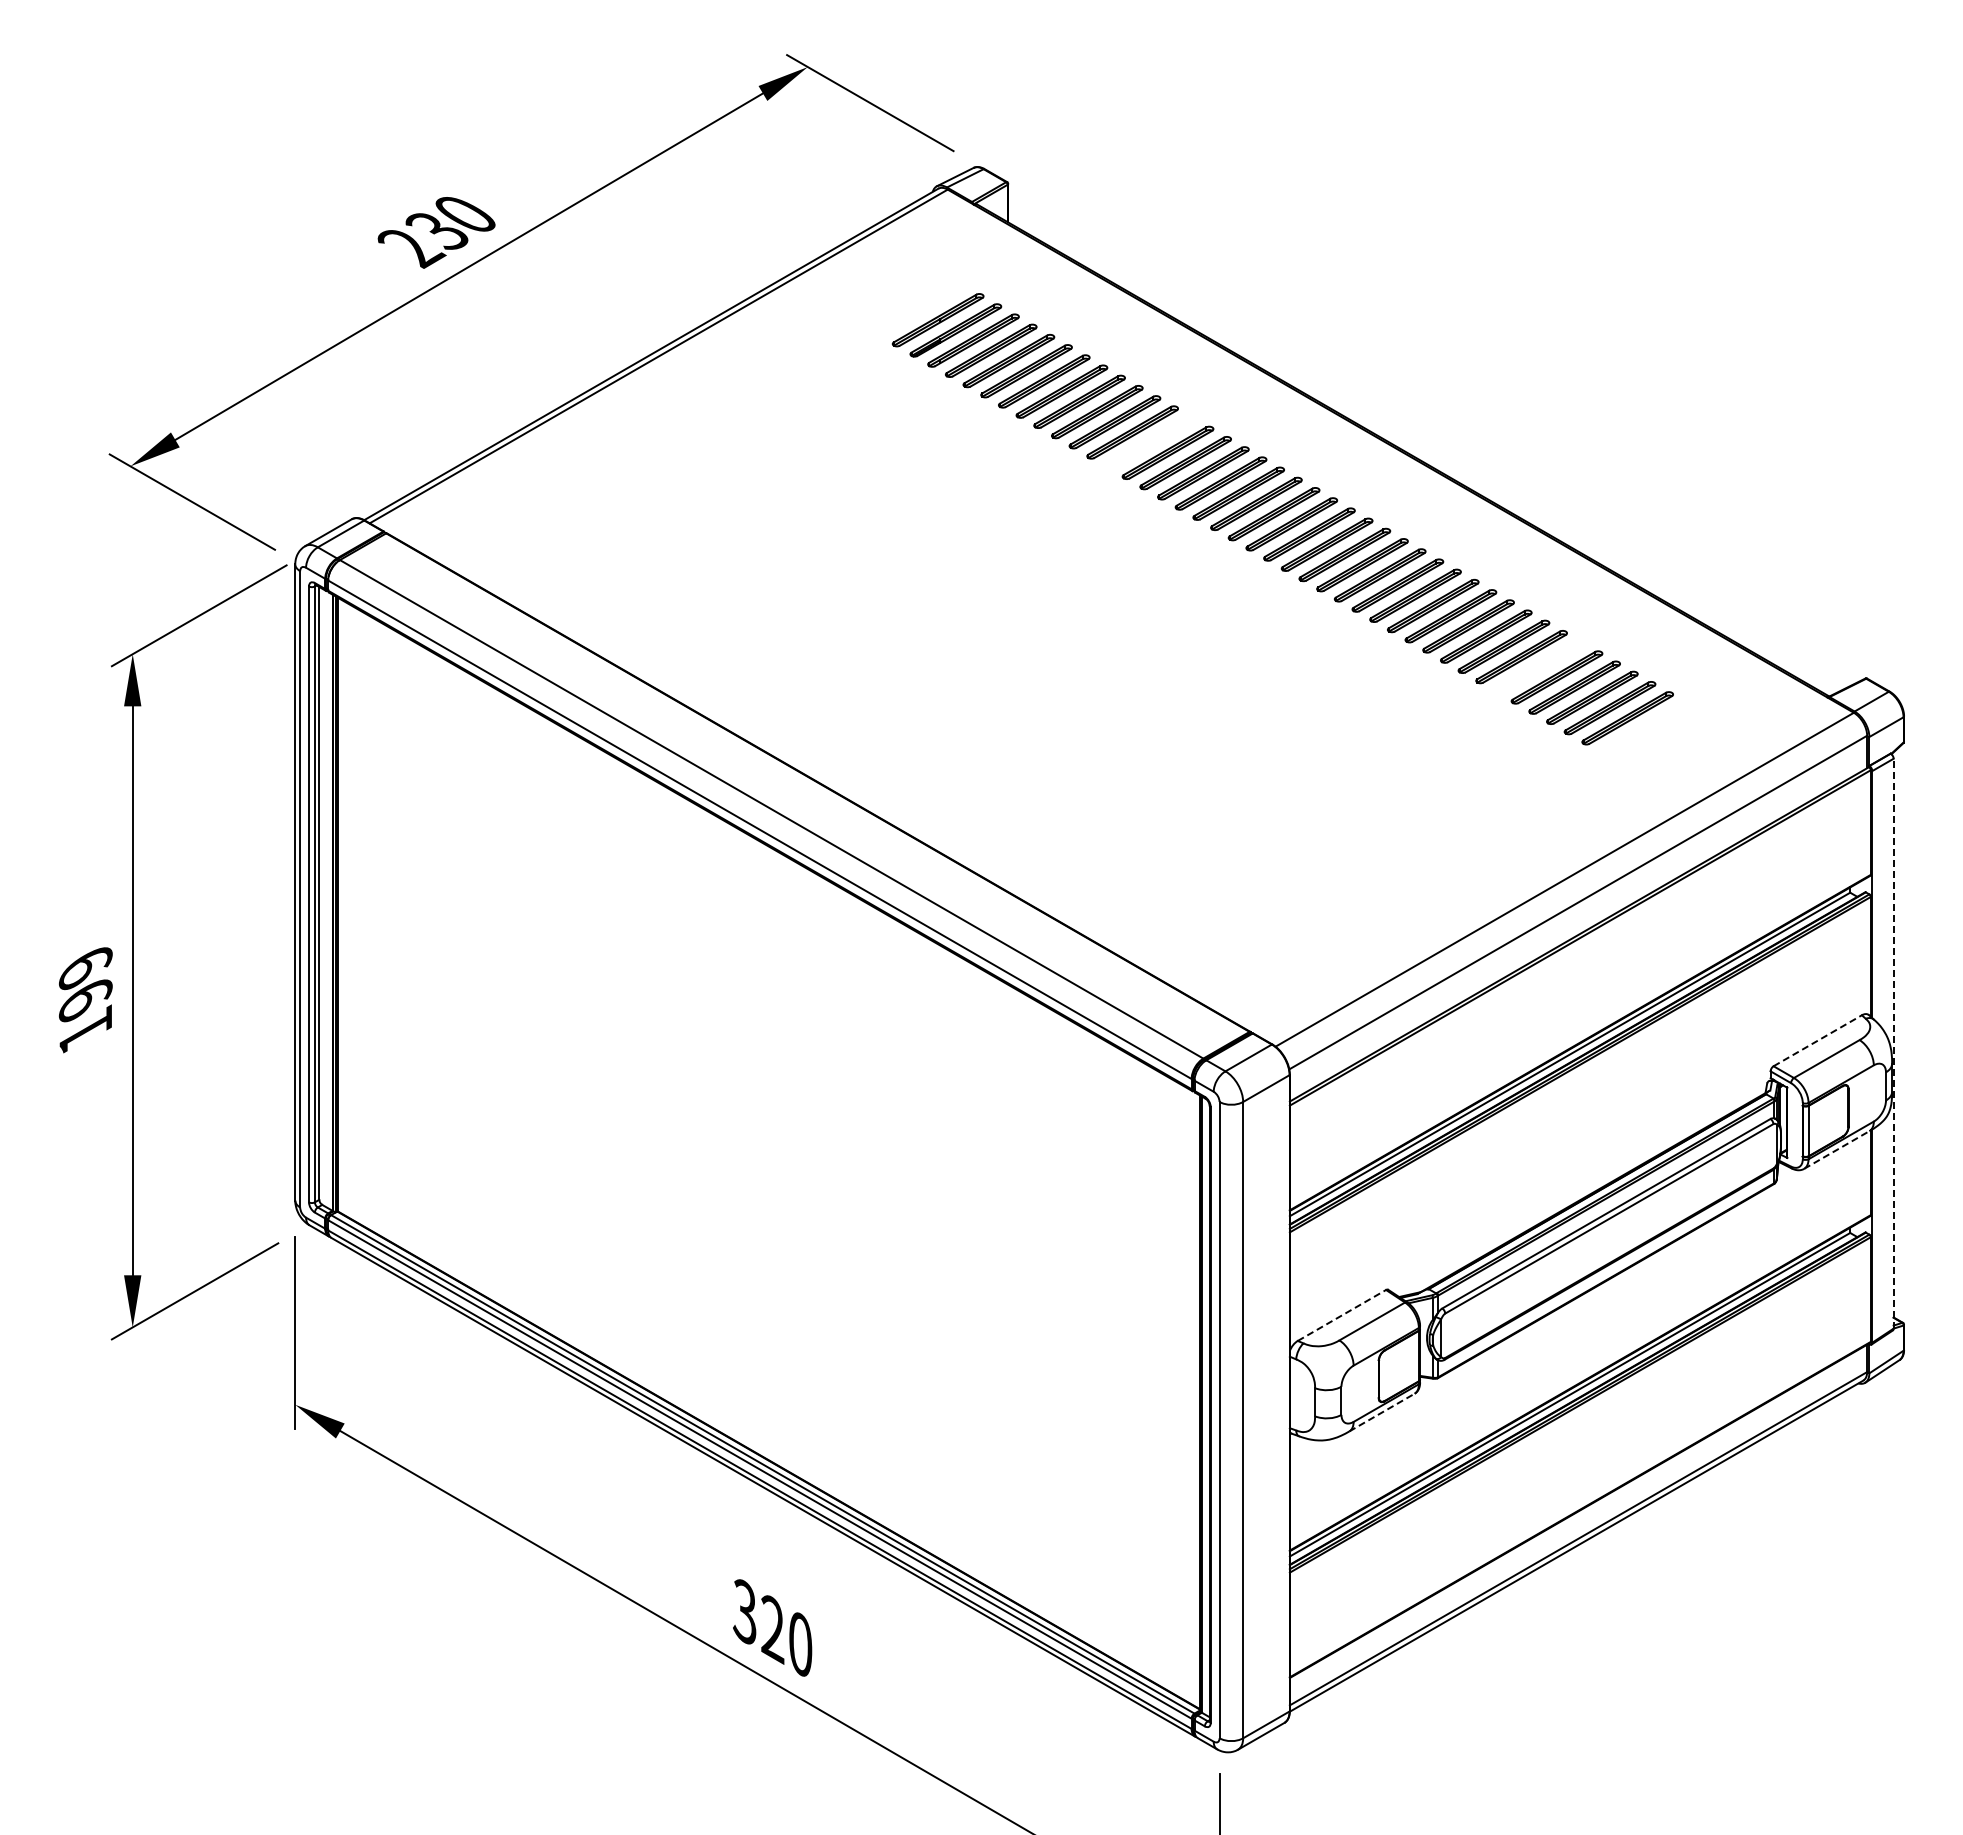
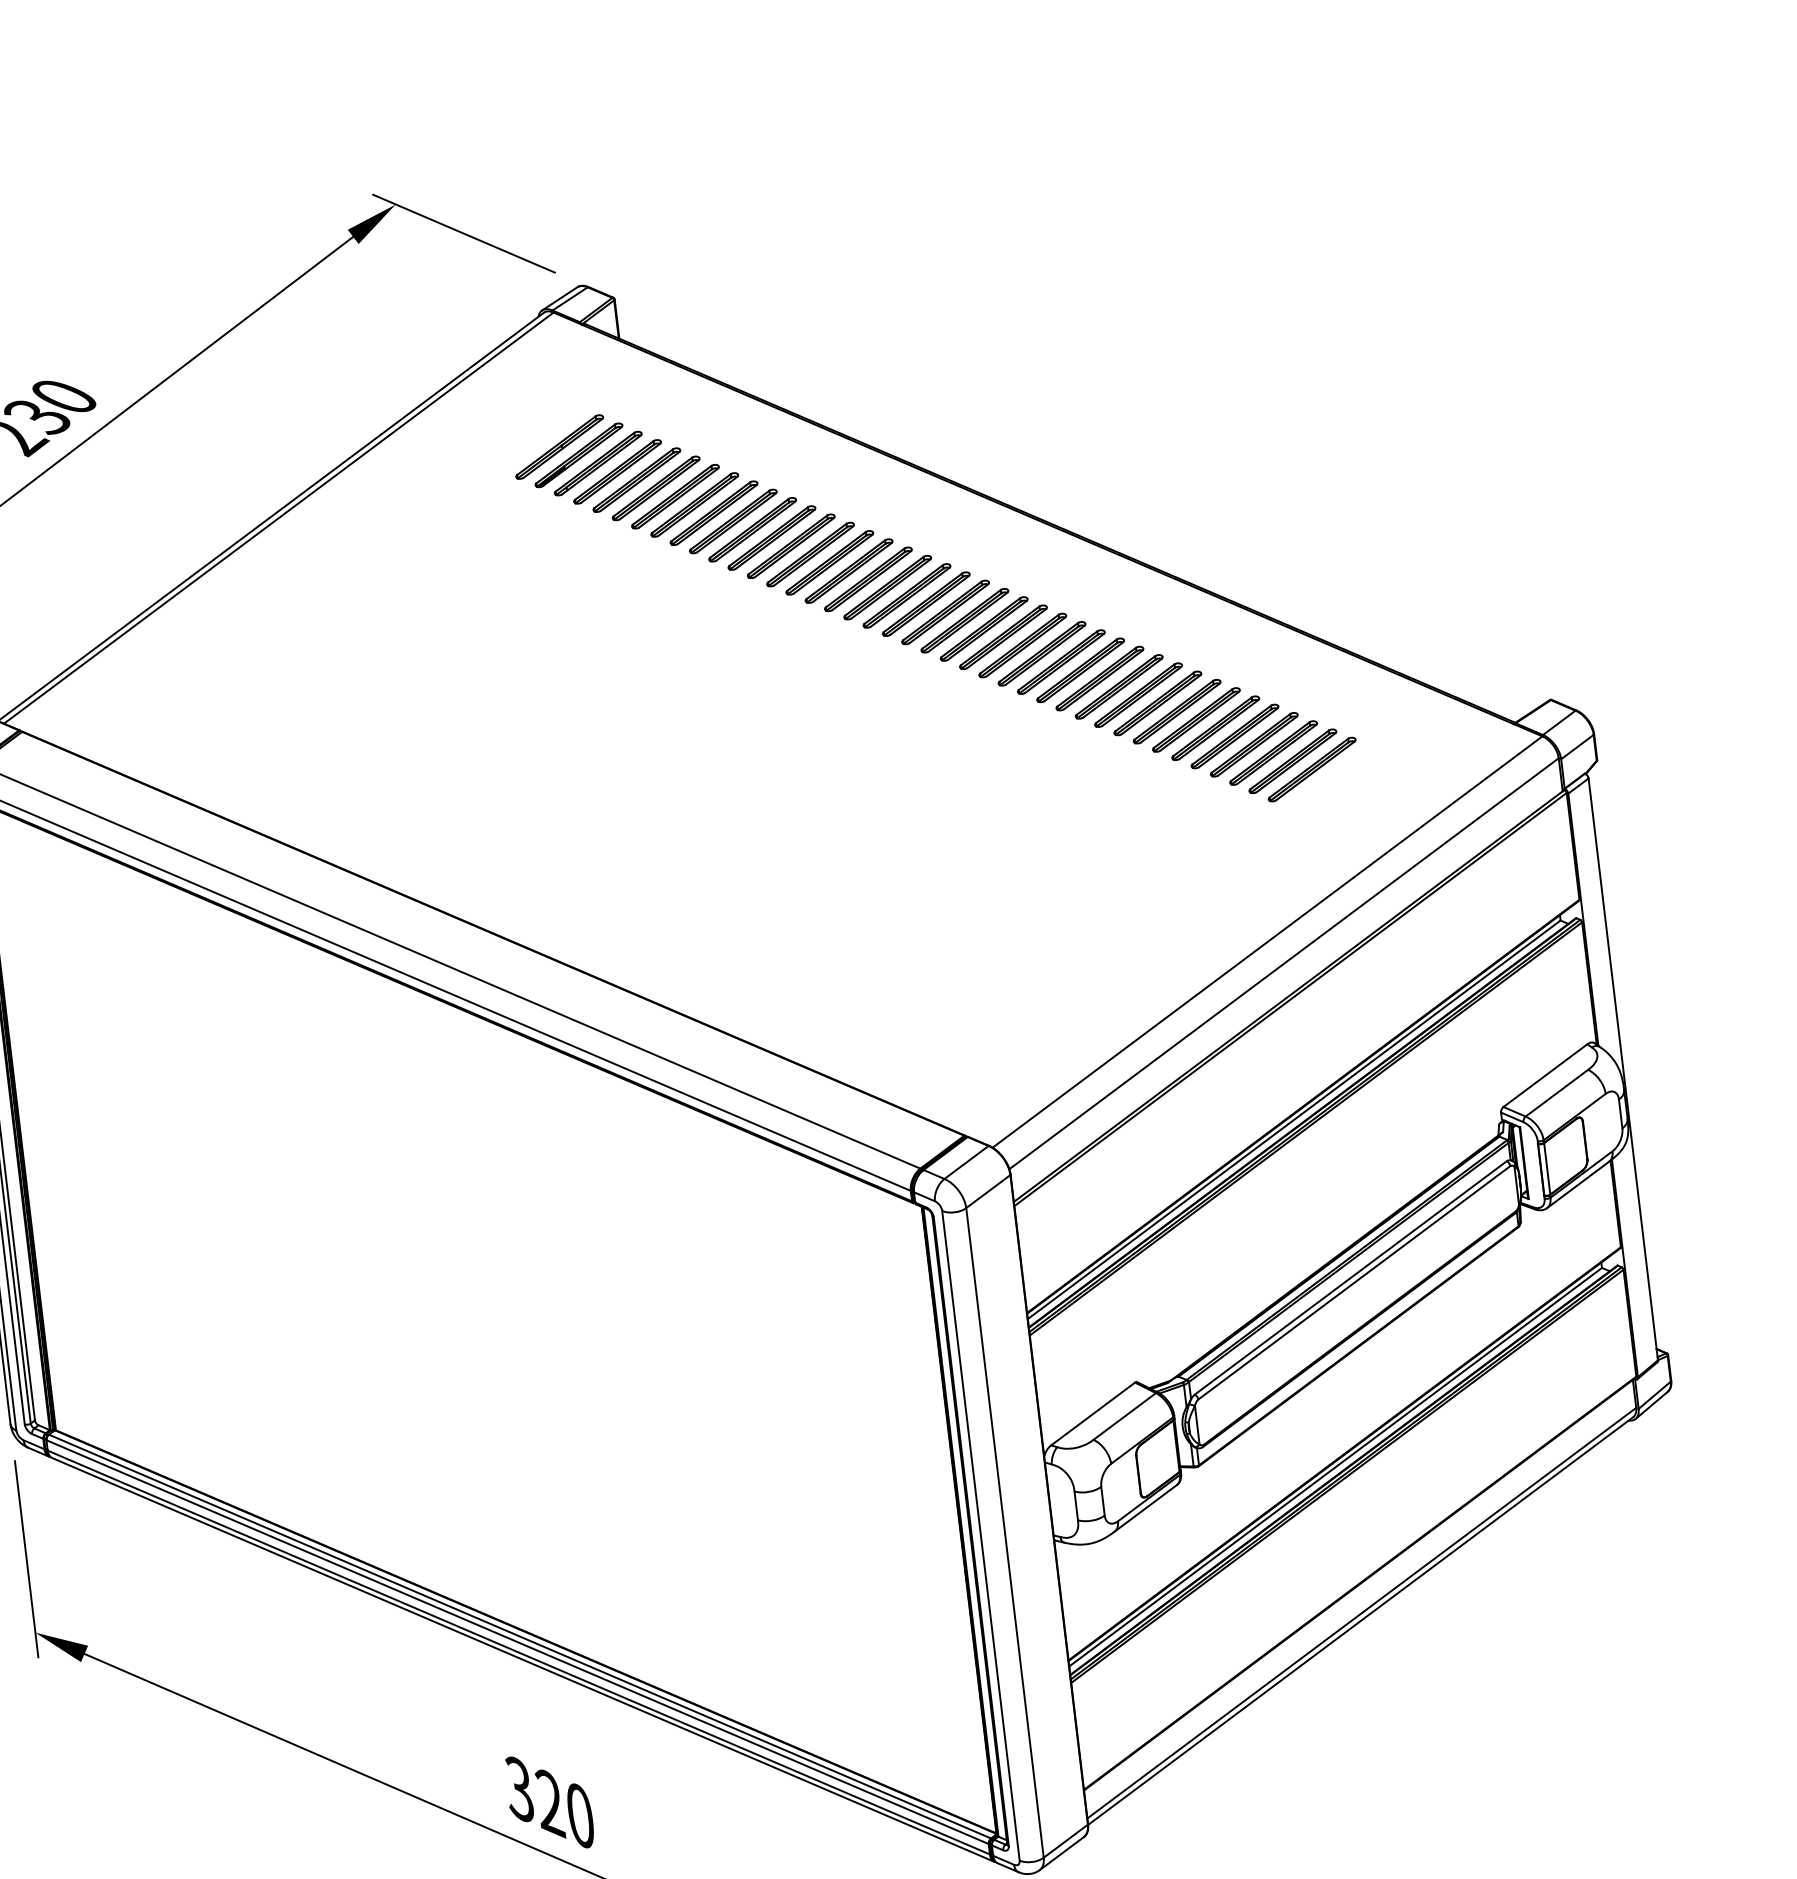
part: (1150, 442) -> (791, 546), added
part: (1539, 667) -> (1215, 728), added
line: (1817, 1040) -> (1545, 1075), dashed -> solid
line: (1893, 1043) -> (1623, 1069), dashed -> solid
line: (1836, 1150) -> (1577, 1185), dashed -> solid
line: (1341, 1315) -> (1092, 1414), dashed -> solid
line: (1382, 1412) -> (1146, 1508), dashed -> solid

